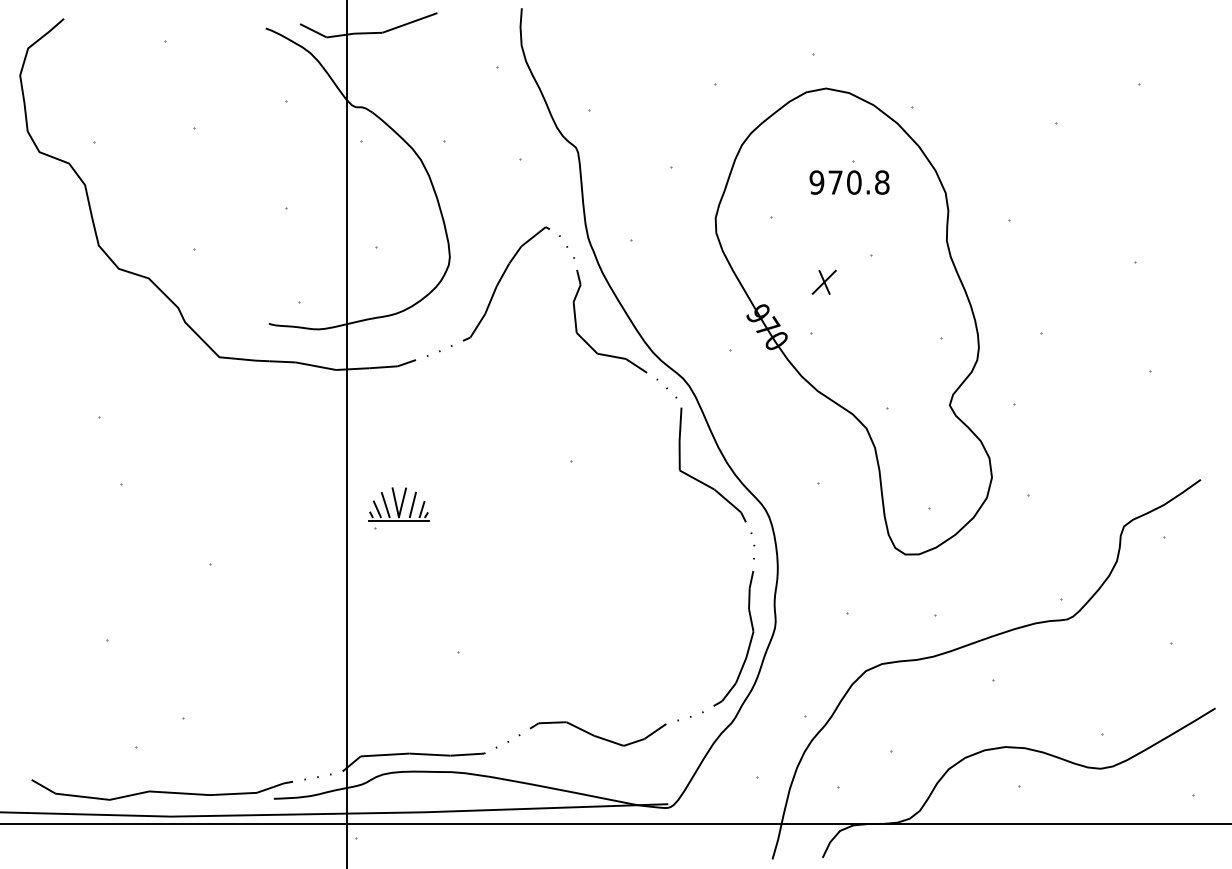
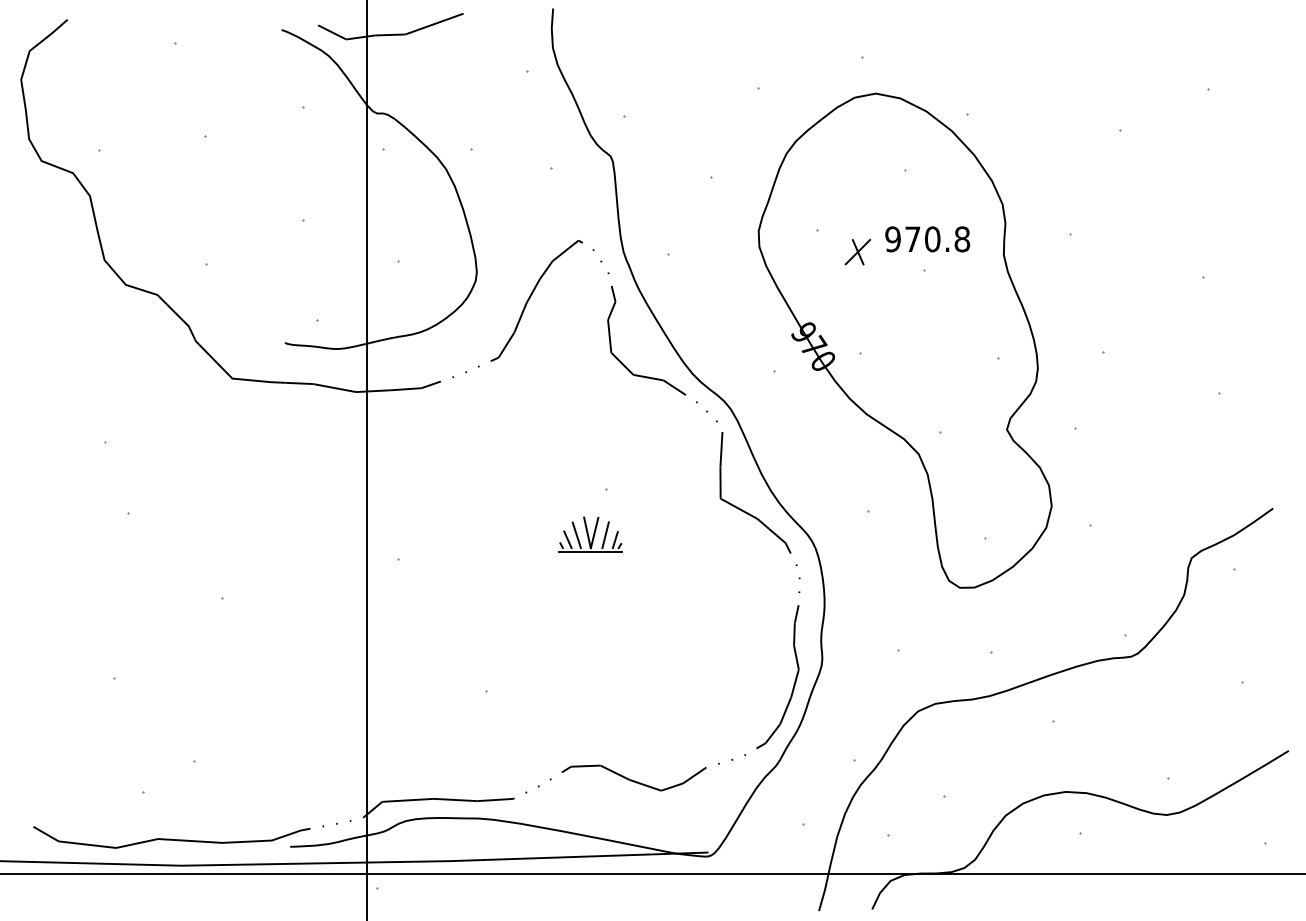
text: (849, 182) -> (927, 239), moved
part: (823, 282) -> (857, 252), moved
part: (398, 504) -> (590, 534), moved

